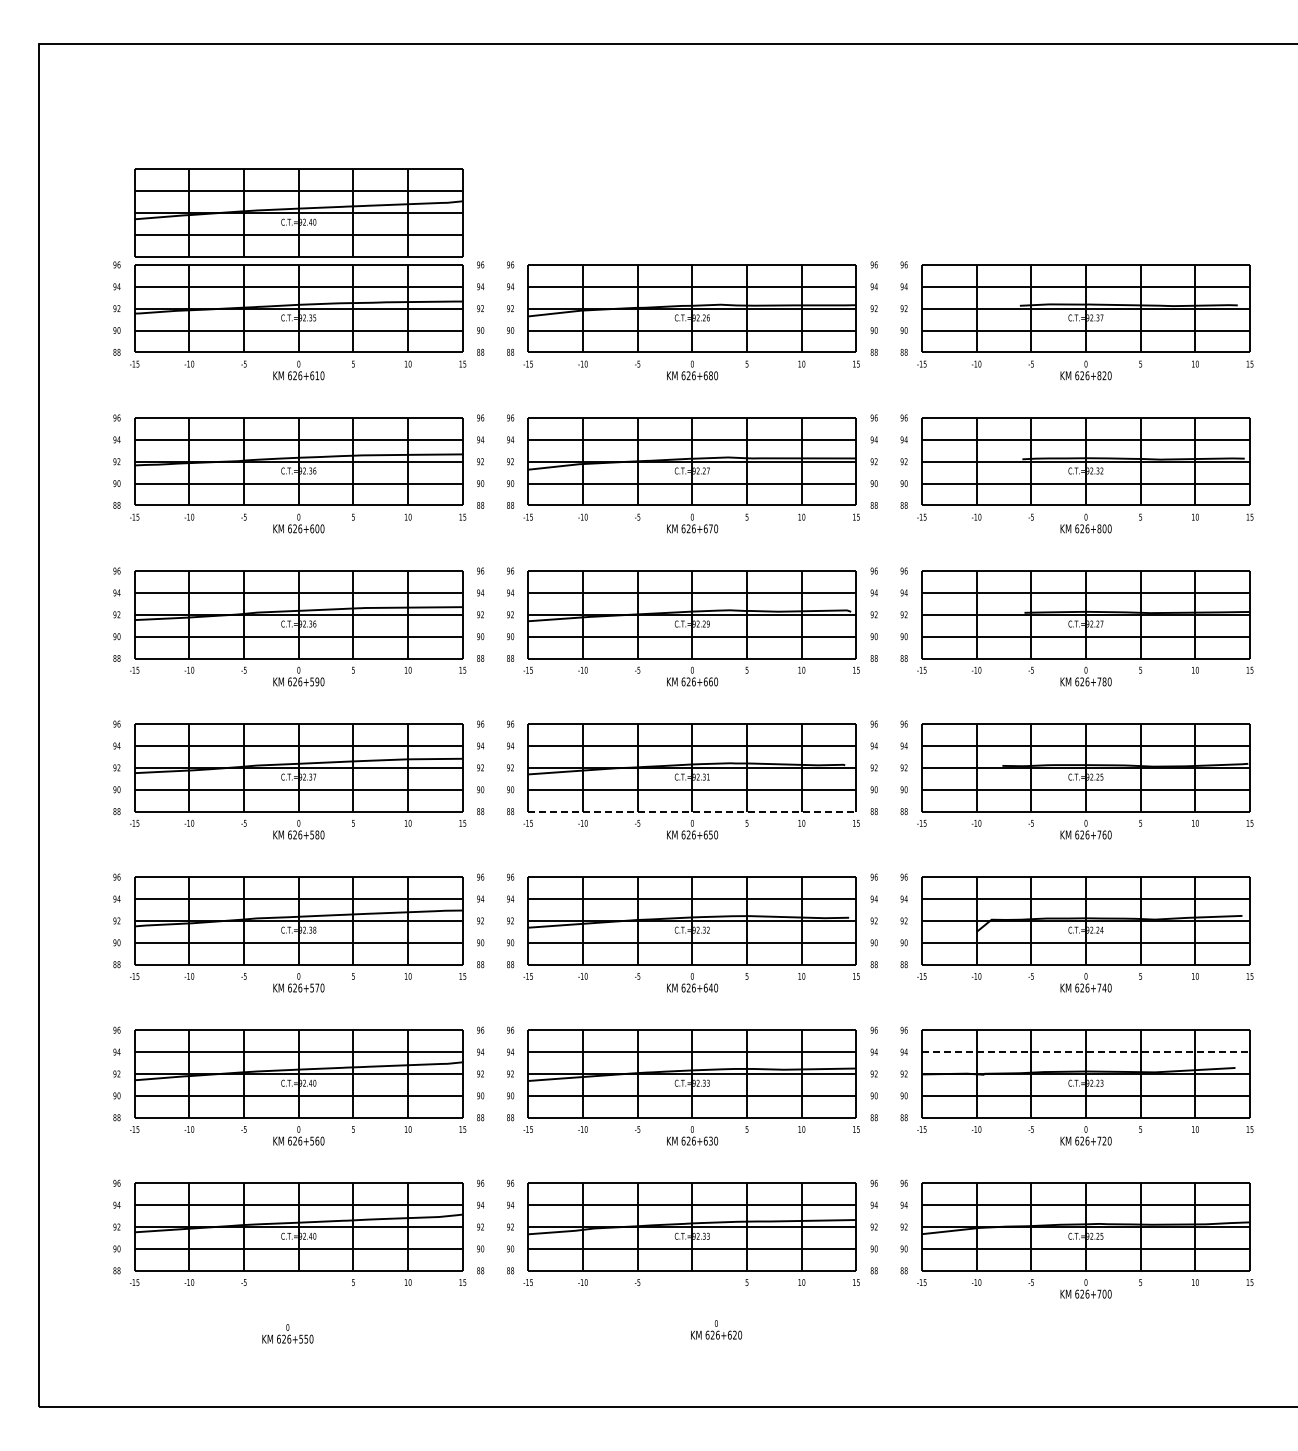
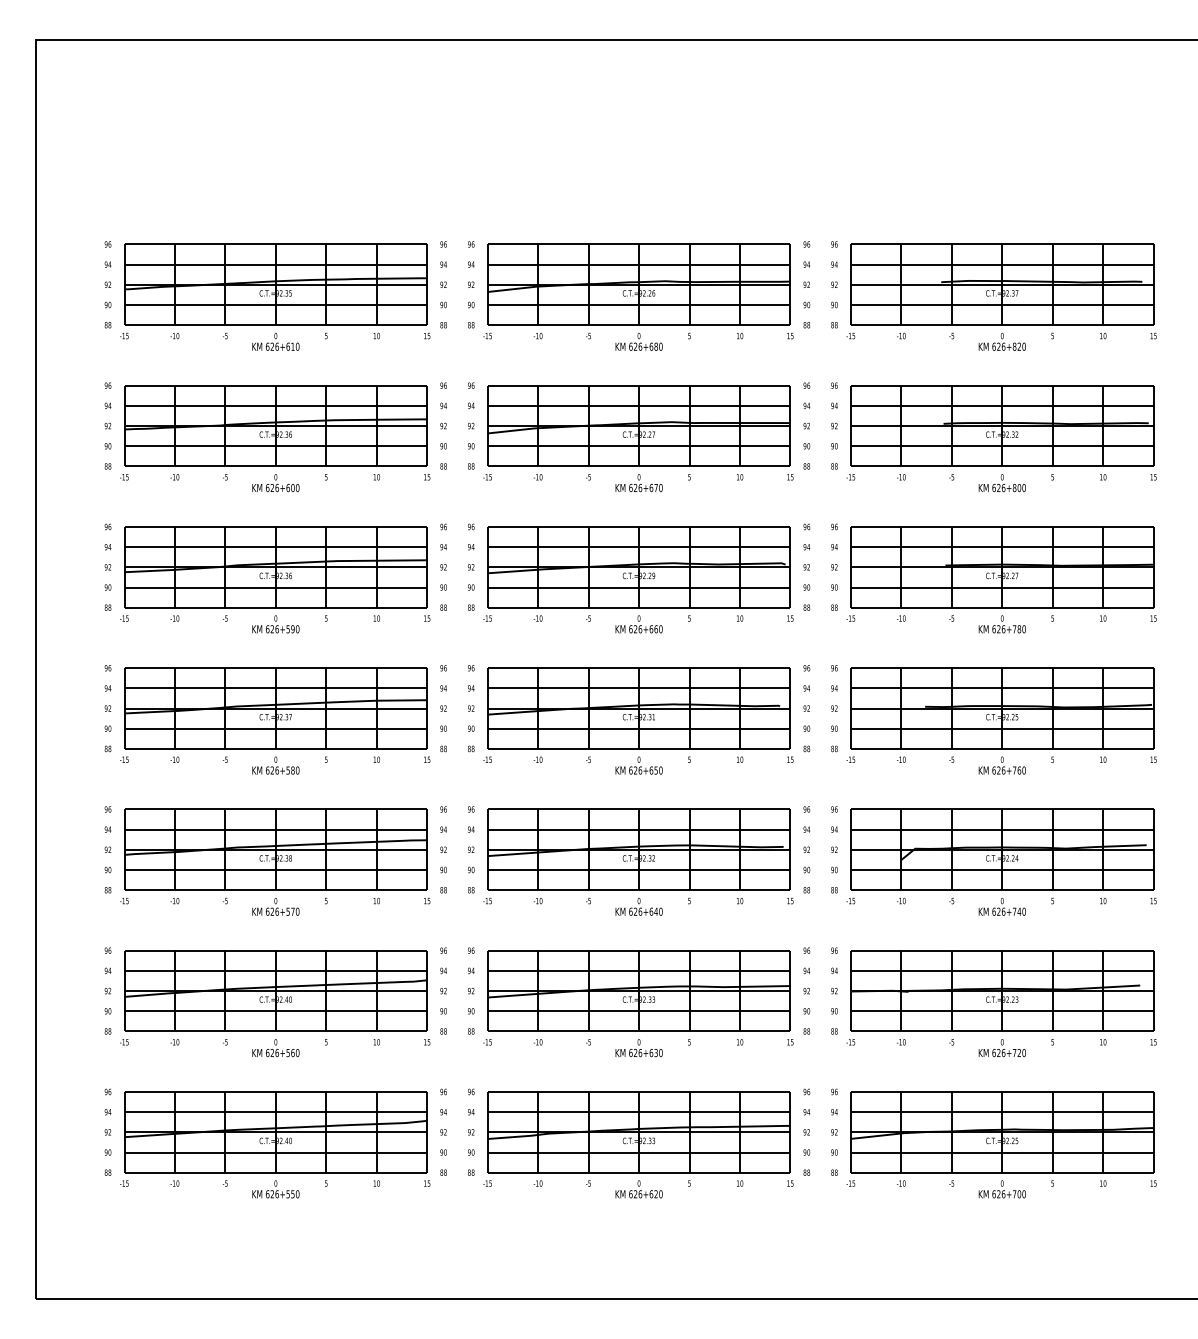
part: (298, 212) -> (275, 196), removed
line: (692, 811) -> (639, 748), dashed -> solid
line: (1086, 1052) -> (1002, 971), dashed -> solid
text: (716, 1329) -> (639, 1189), moved
text: (287, 1333) -> (275, 1189), moved

